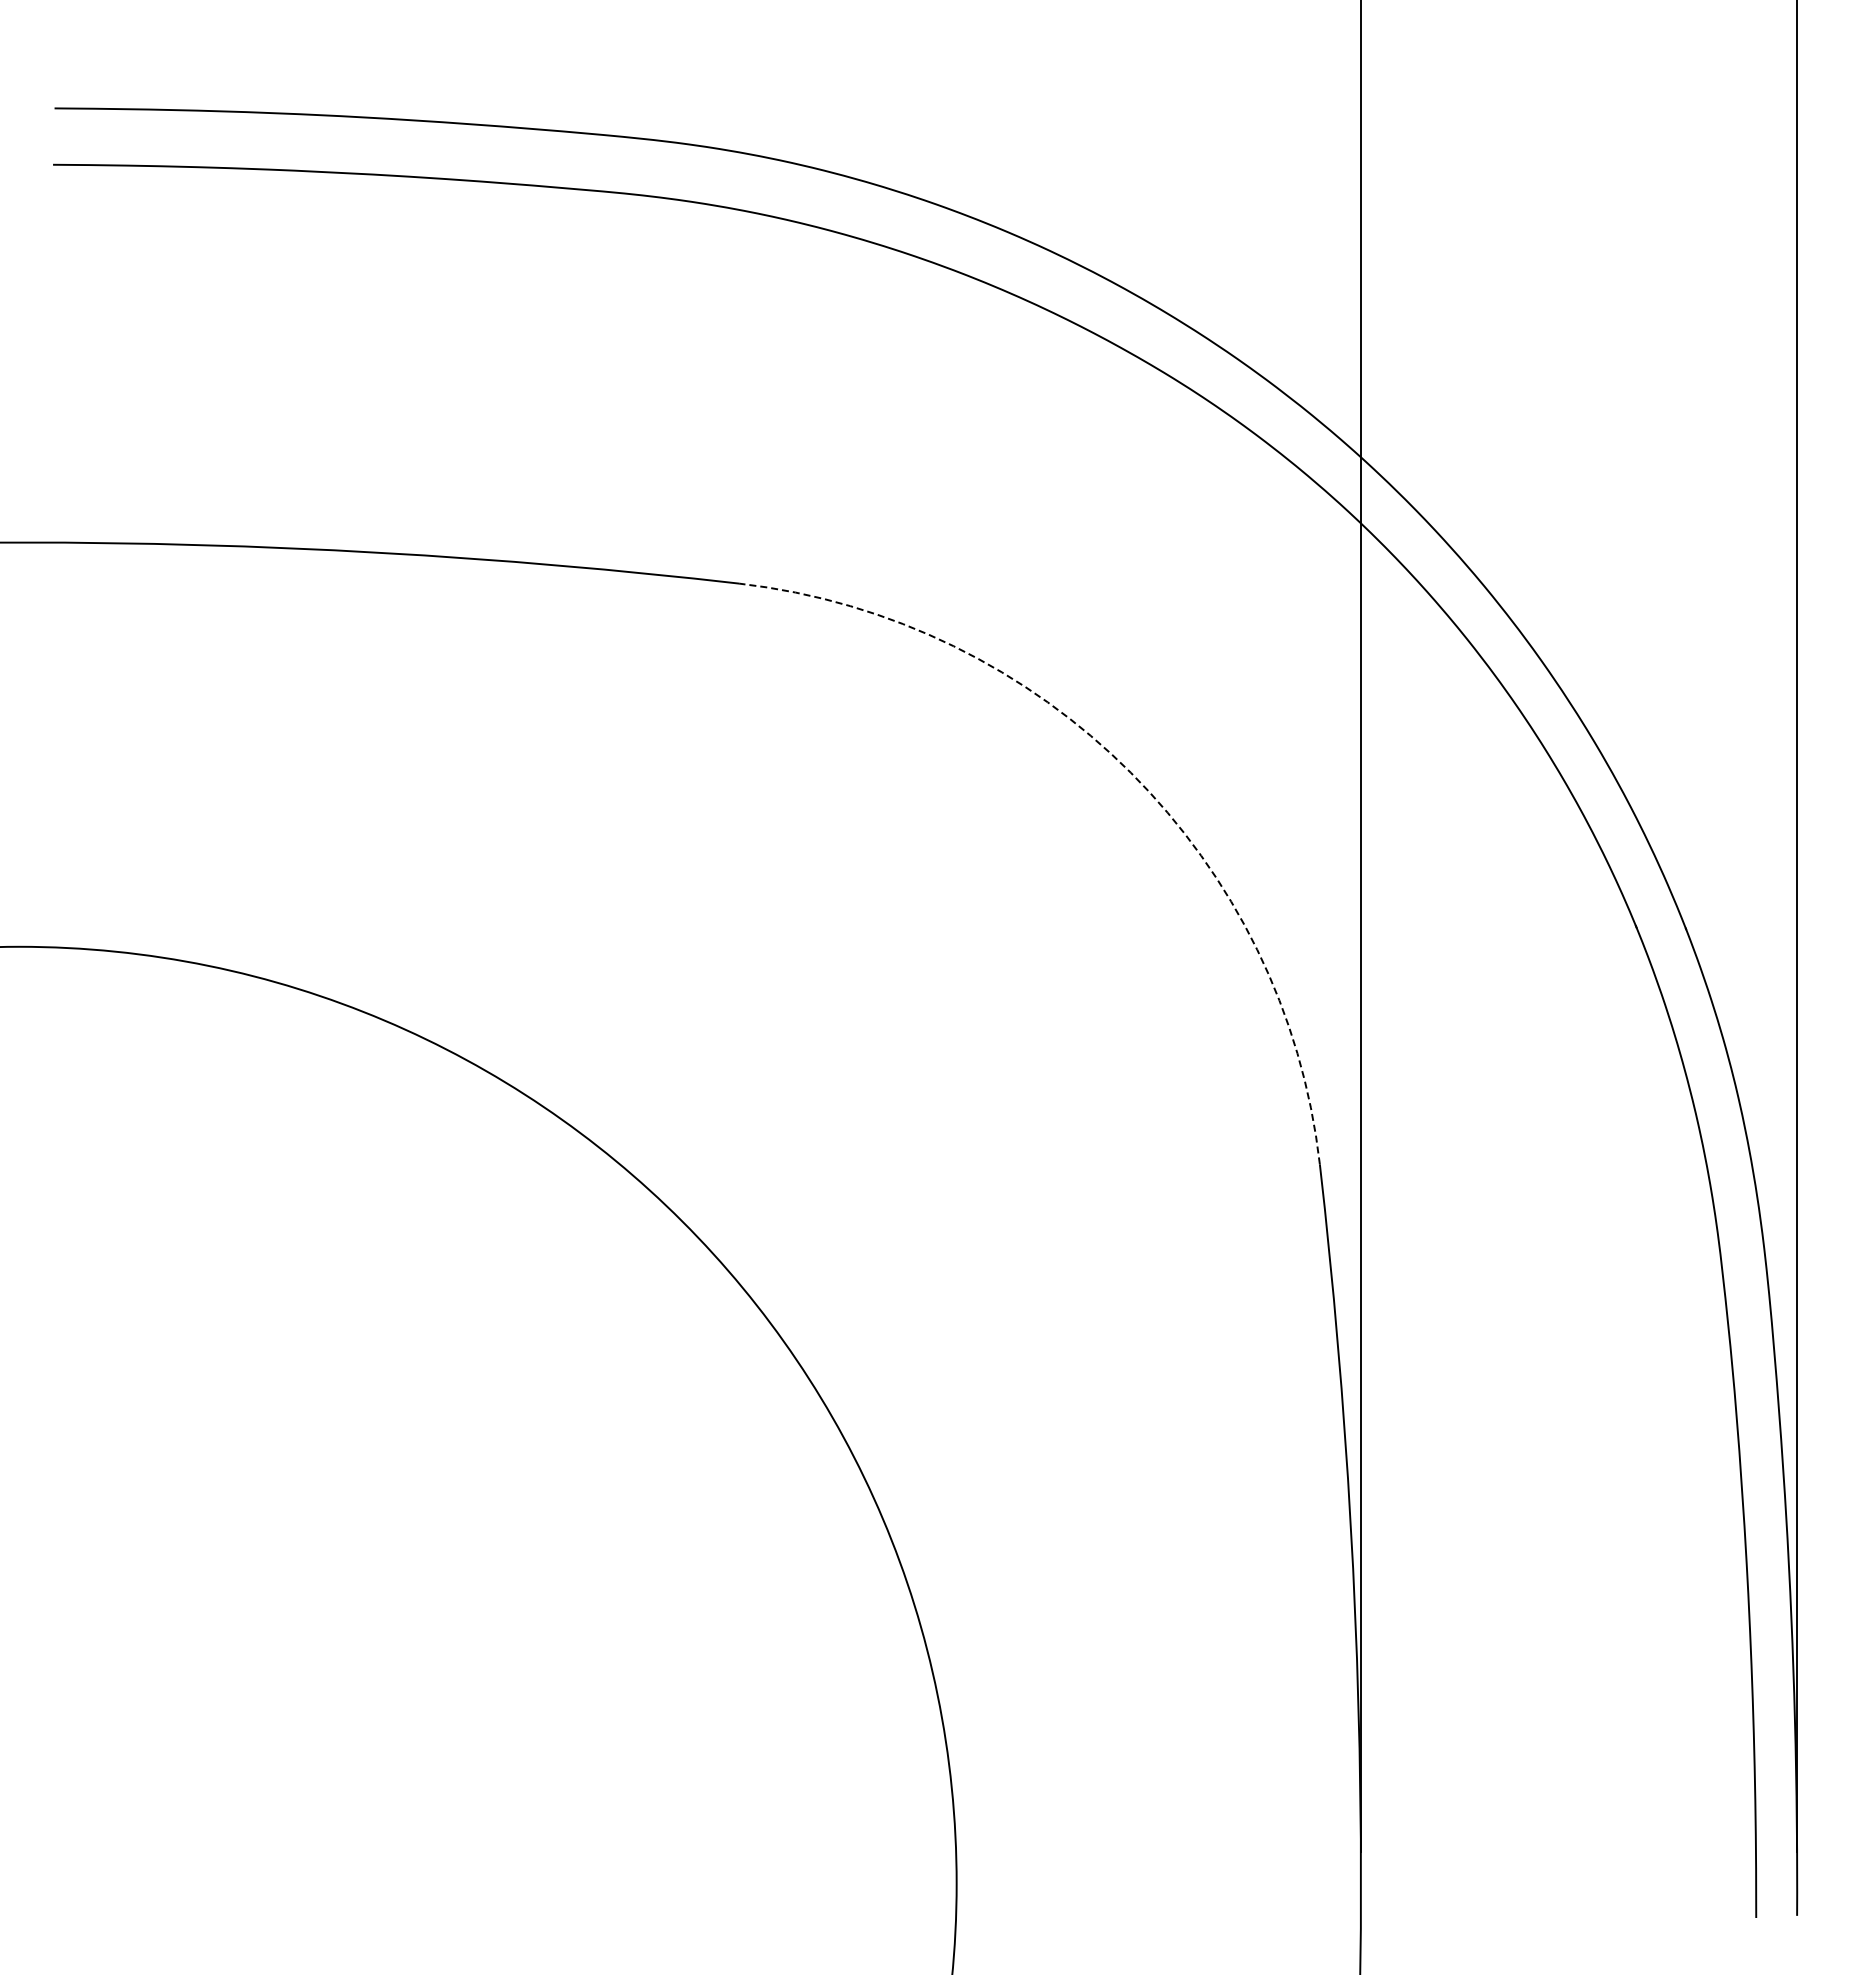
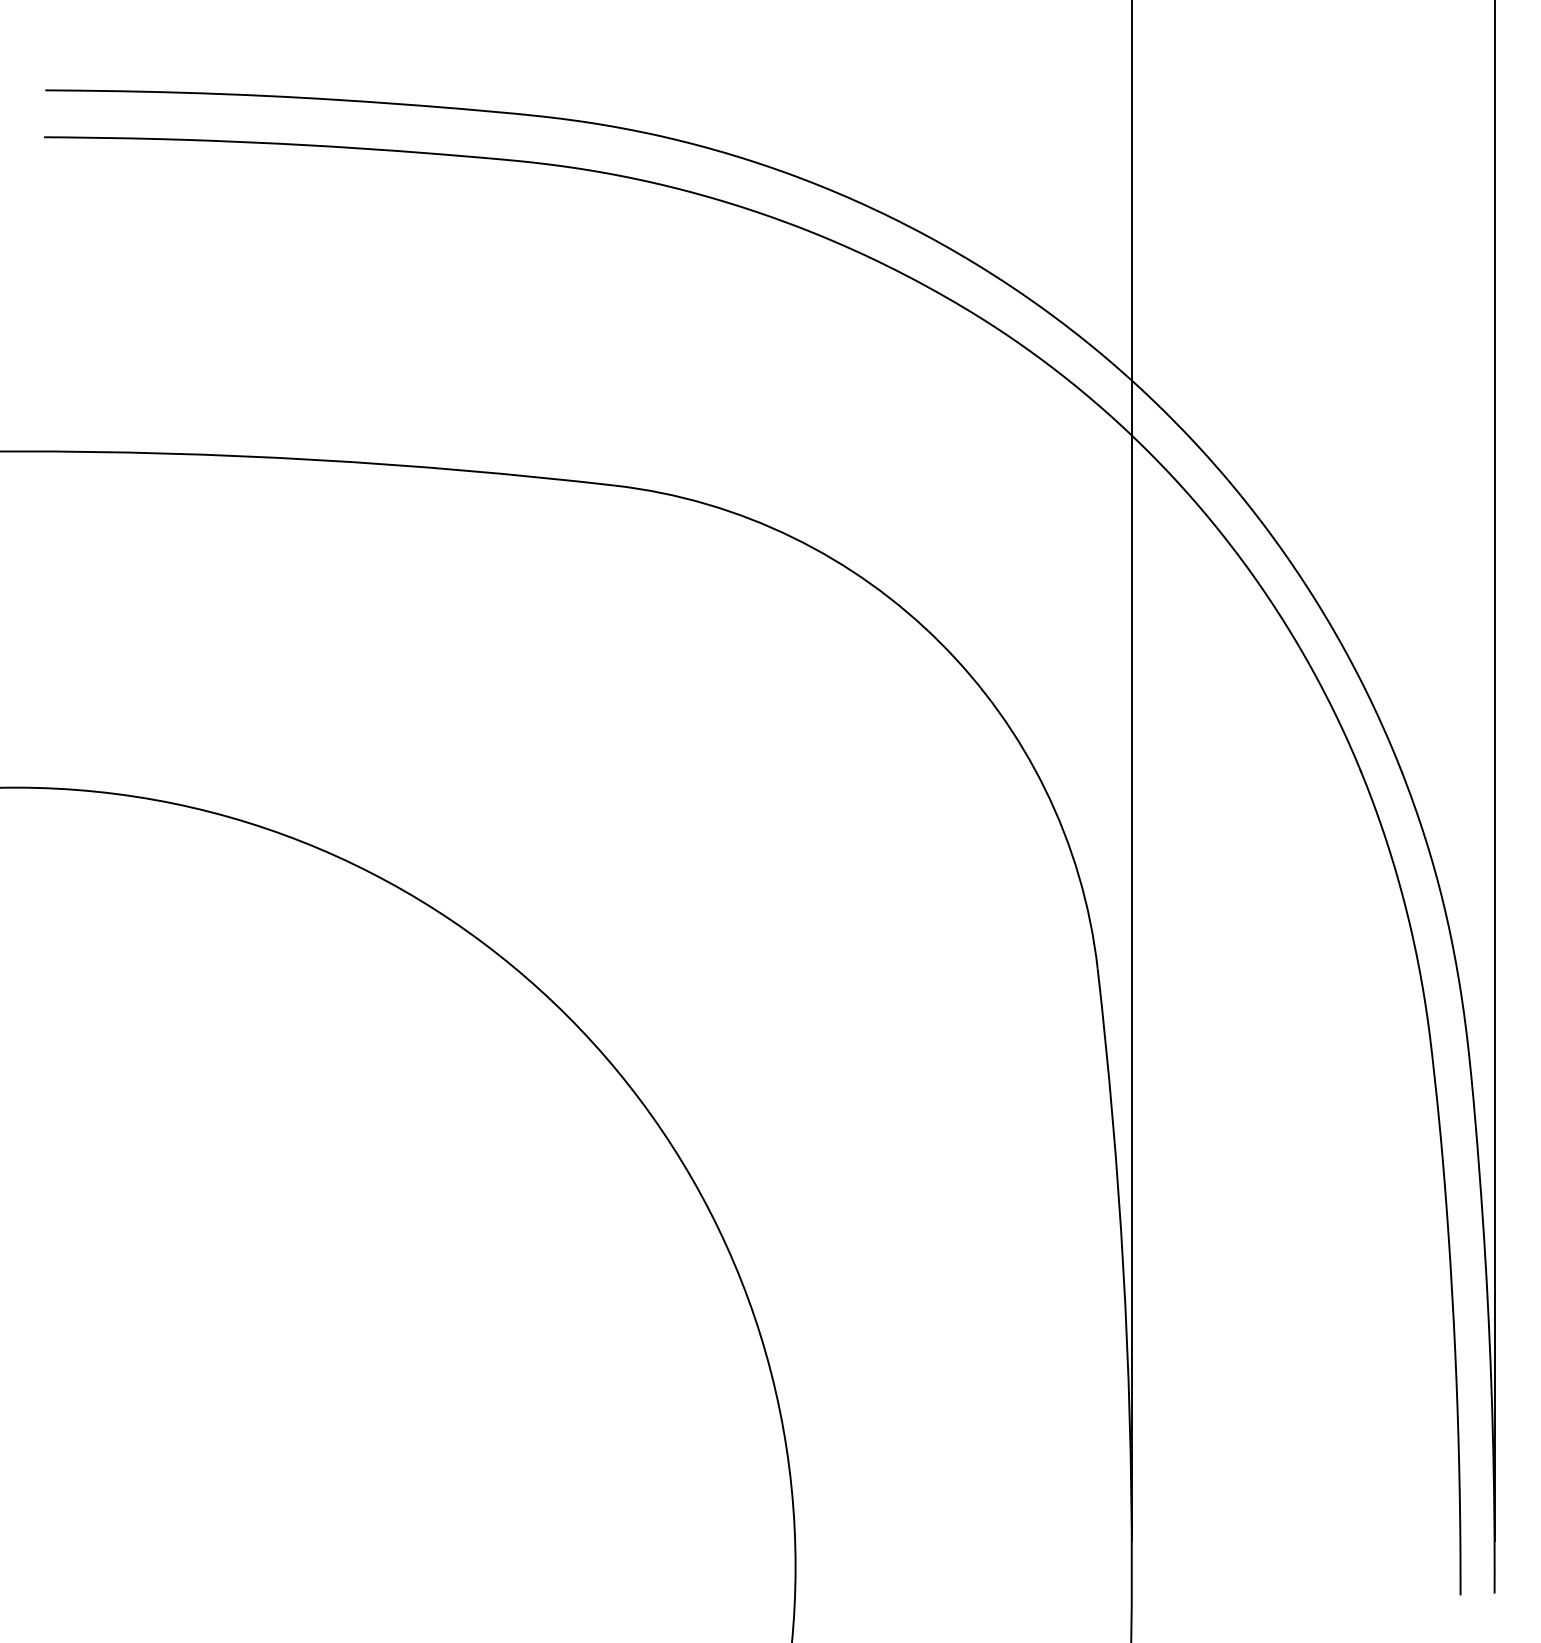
arc: (1130, 772) -> (940, 642), dashed -> solid

